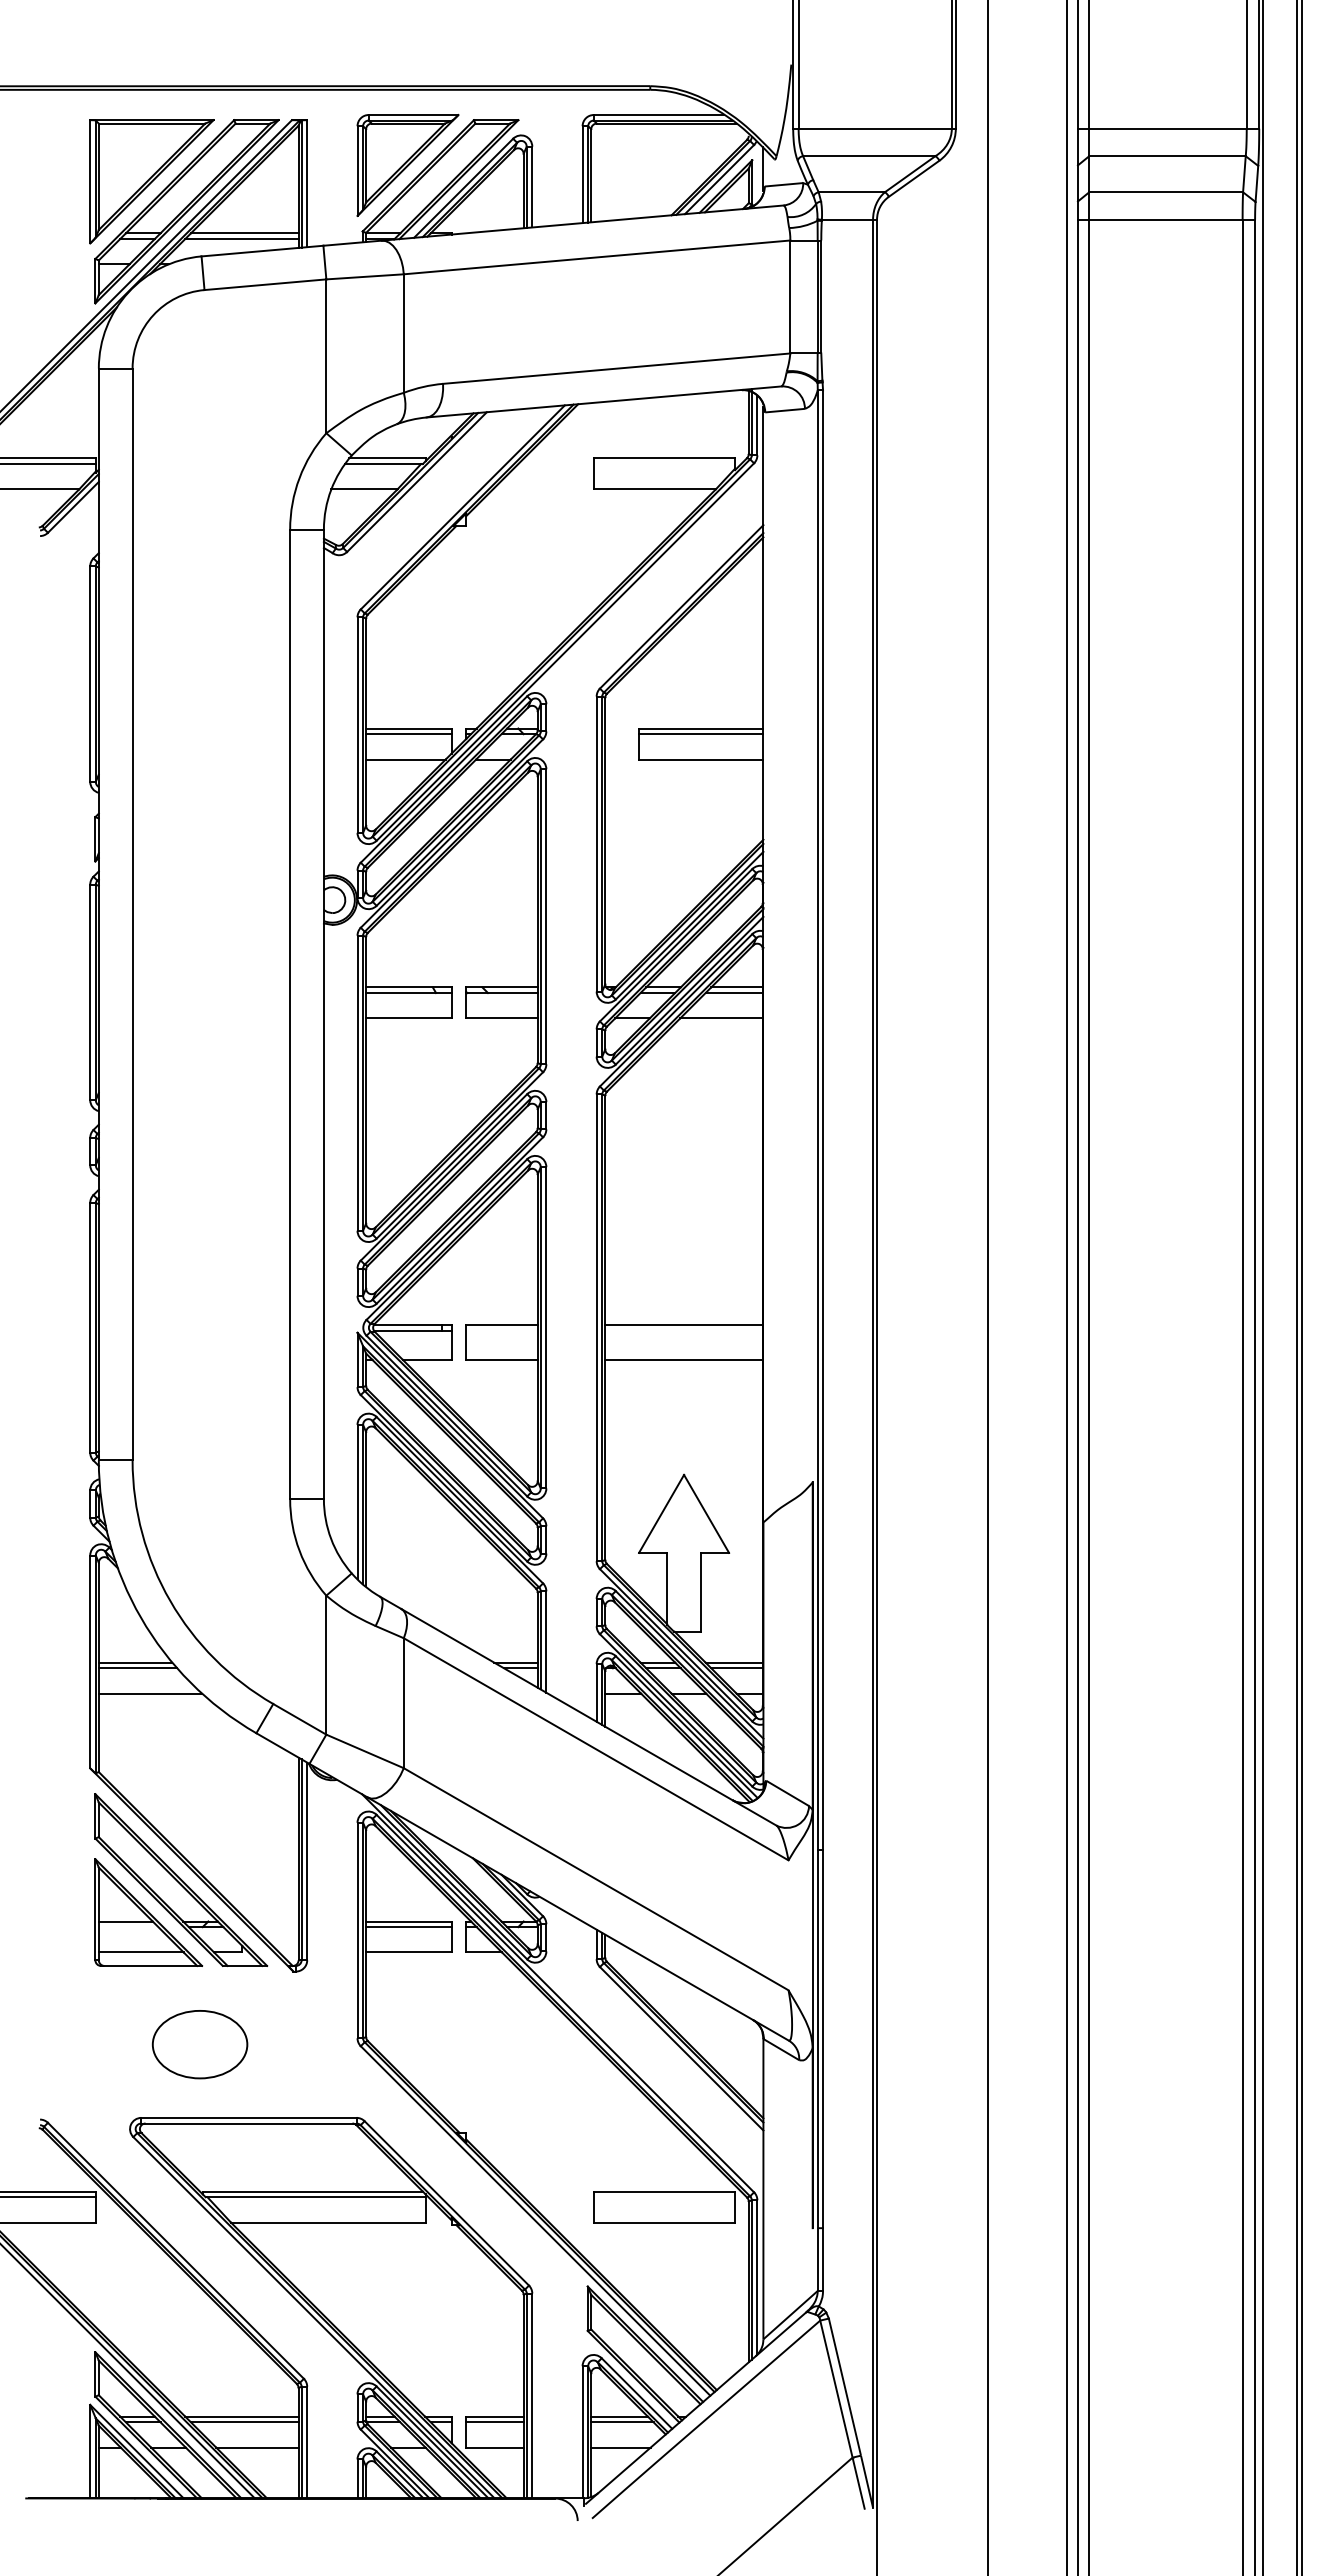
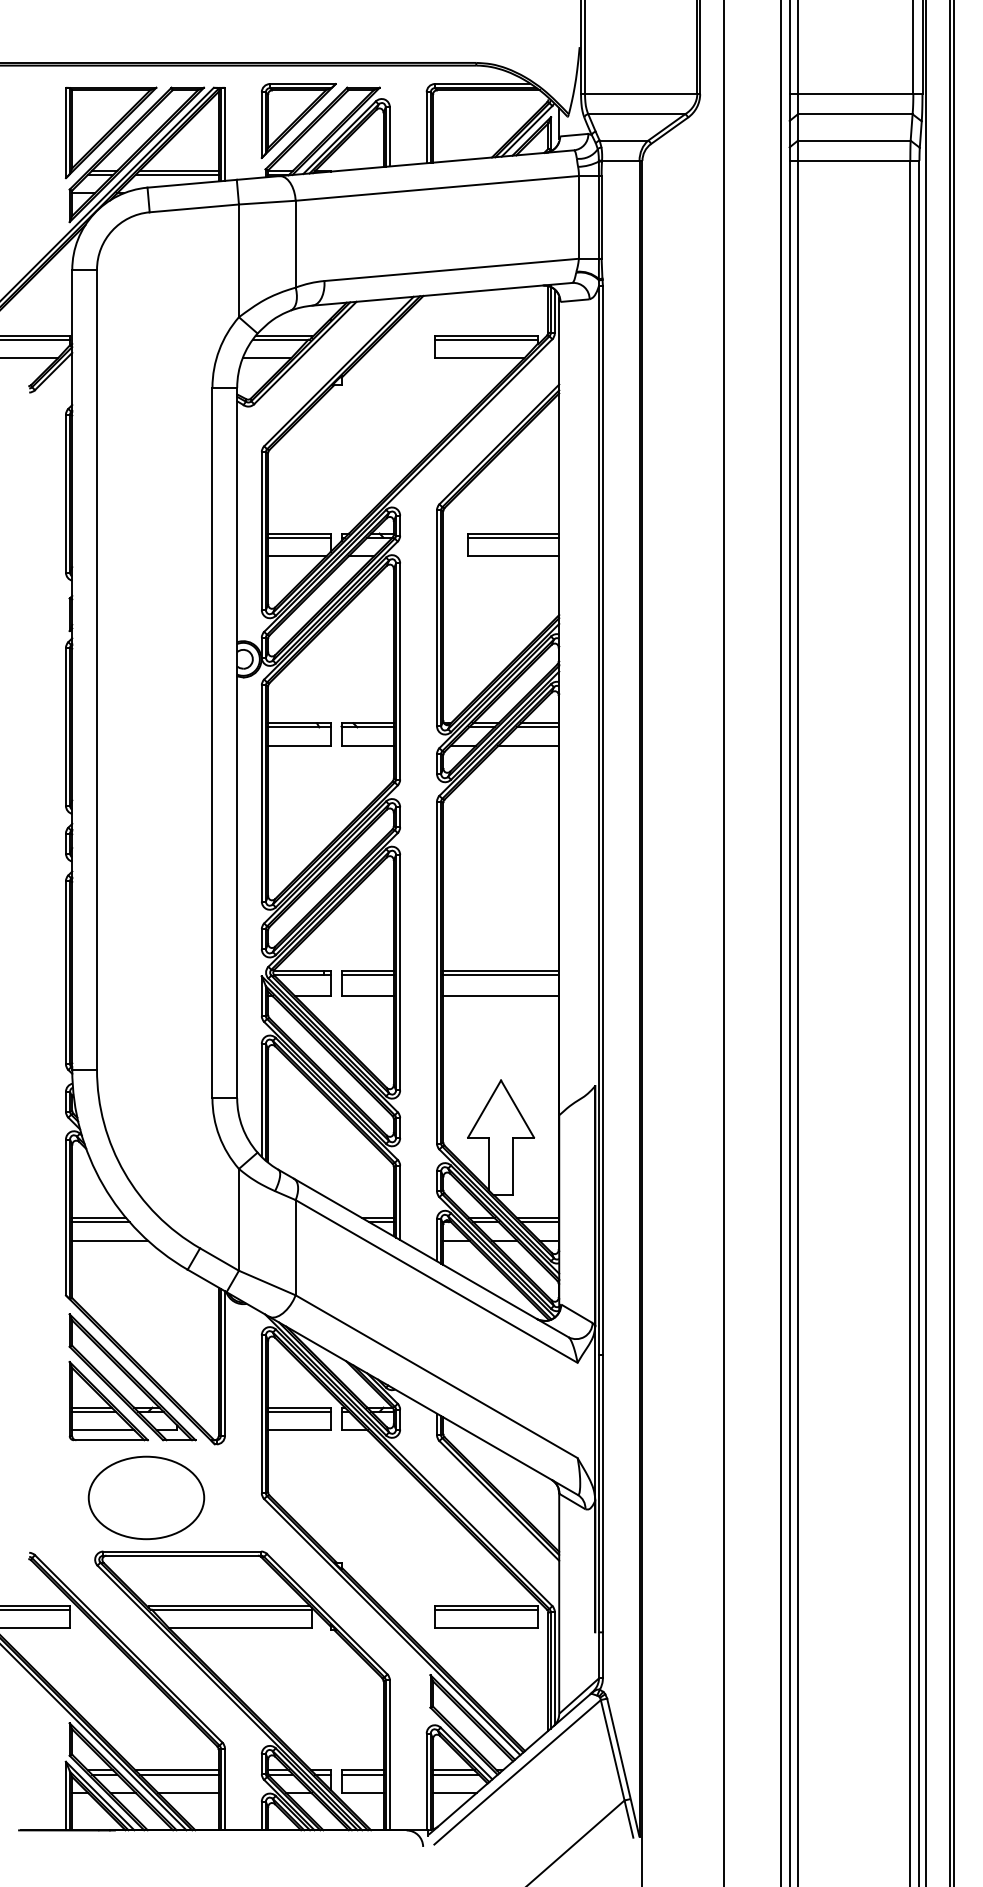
line: (664, 464) -> (486, 340), added
line: (501, 1330) -> (367, 974), added
line: (683, 1330) -> (500, 974), added
line: (128, 1927) -> (94, 1412), added
part: (199, 2044) -> (146, 1497), size x1.67
line: (664, 2197) -> (486, 1609), added

